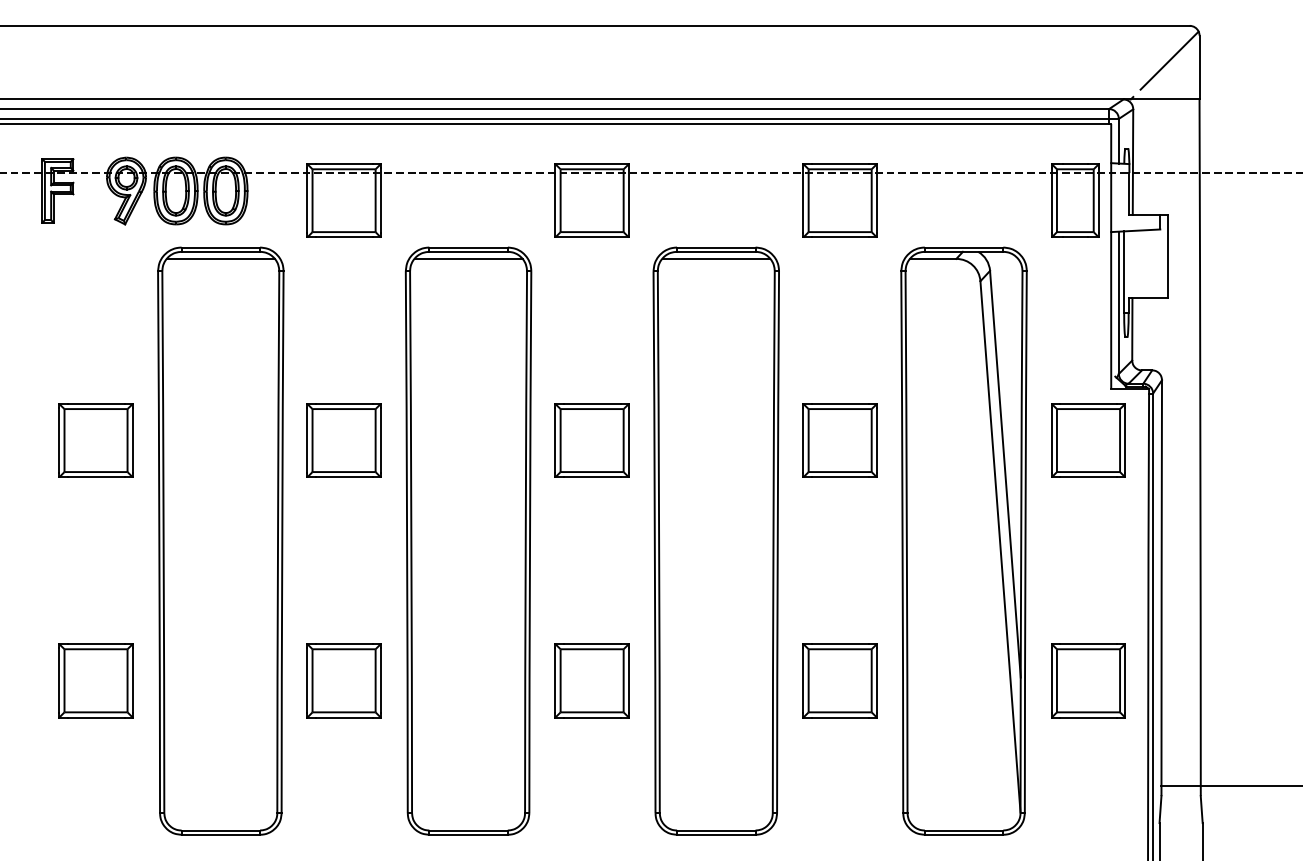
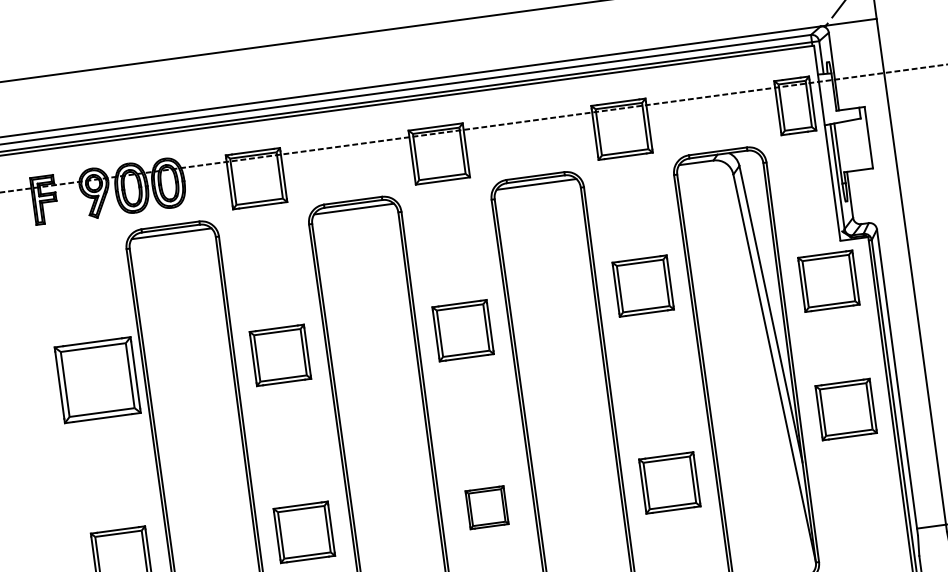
part: (95, 440) -> (97, 380), size x1.4
part: (839, 440) -> (642, 286), moved
part: (591, 680) -> (486, 507), size x0.7
part: (1088, 680) -> (846, 409), moved

